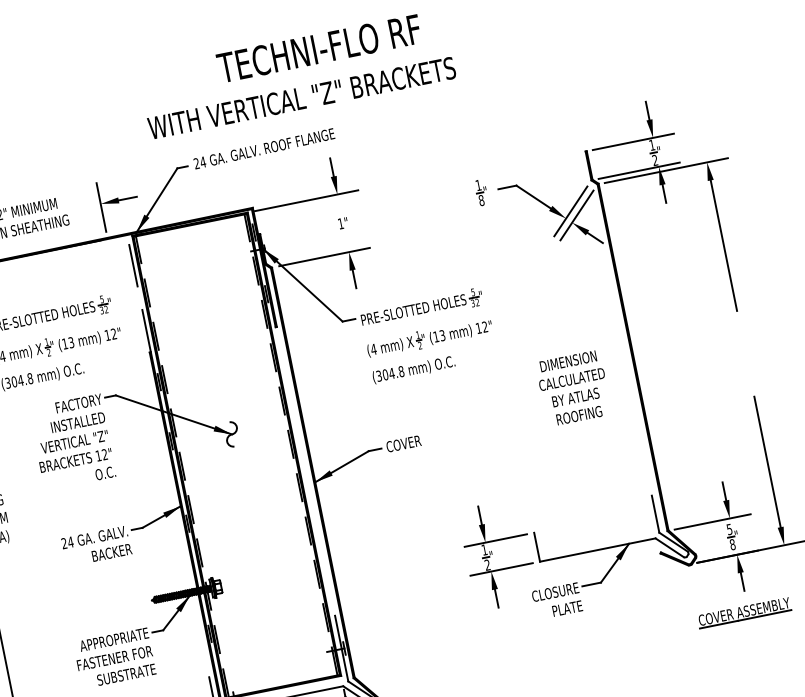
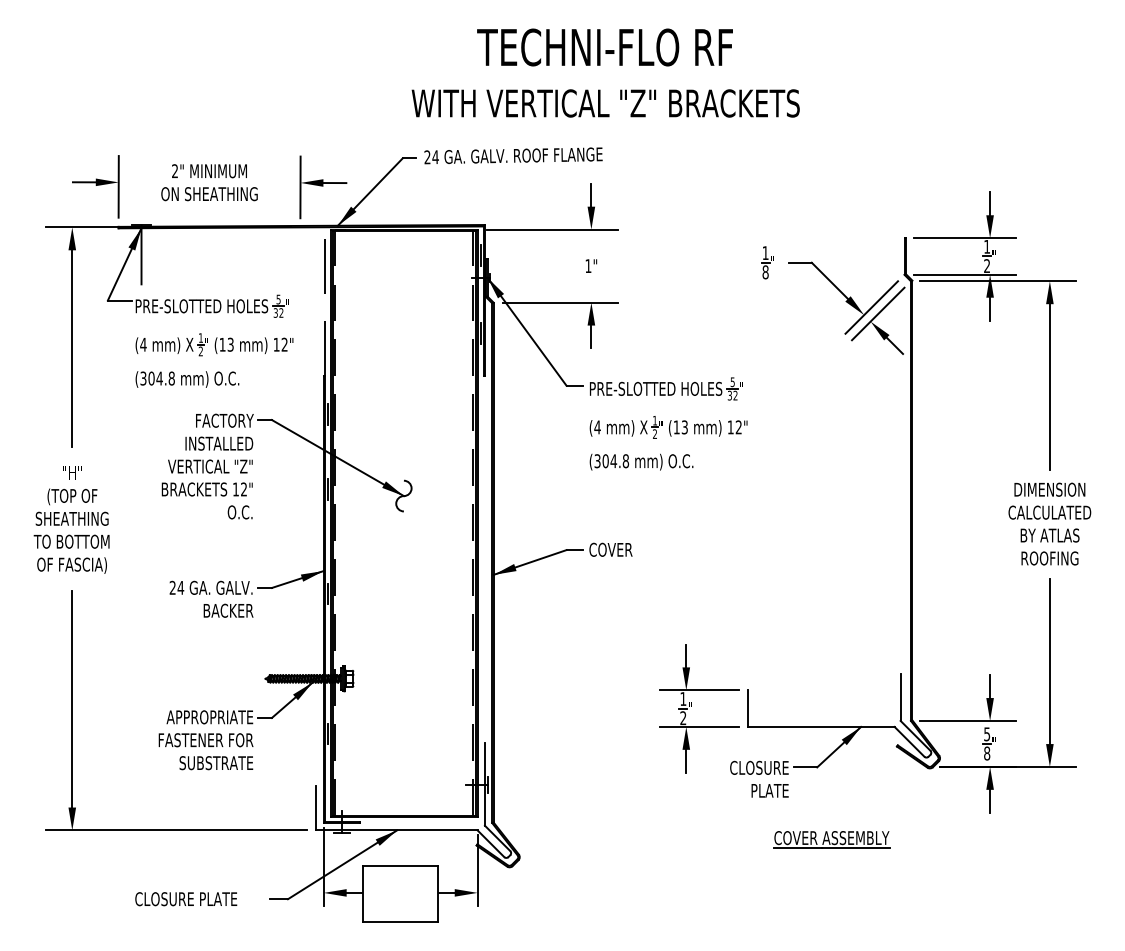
text: (301, 98) -> (605, 103), moved
text: (573, 388) -> (1049, 523), moved
part: (744, 612) -> (831, 839), moved

